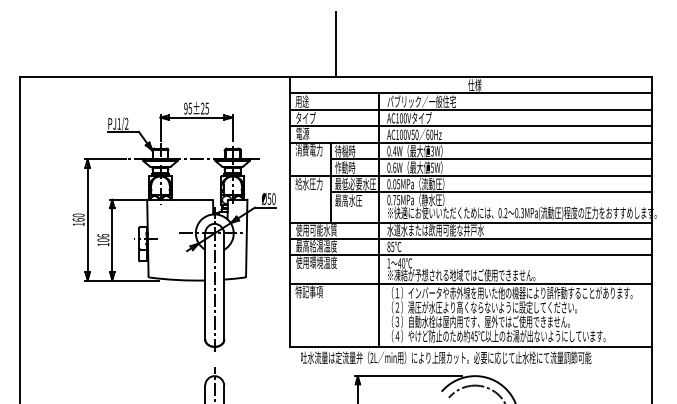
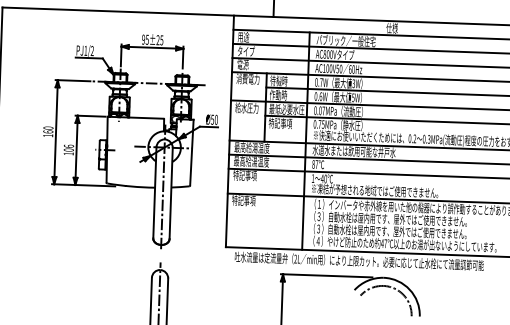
text: (397, 118) -> (324, 54), AC100V -> AC800V
text: (394, 151) -> (321, 82), 0.4W -> 0.7W
text: (398, 184) -> (323, 111), 0.05MPa -> 0.07MPa
text: (348, 200) -> (280, 123), 最高水圧 -> 特記事項
text: (316, 230) -> (251, 148), 使用可能水質 -> 最高給湯温度
text: (392, 247) -> (316, 165), 85 -> 87
text: (316, 262) -> (251, 175), 使用環境温度 -> 特記事項
text: (485, 307) -> (394, 219), （２）湯圧が水圧より高くならないように設定してください。 -> （３）自動水栓は屋内用です、屋外ではご使用できません。
text: (475, 336) -> (385, 243), 45 -> 47

